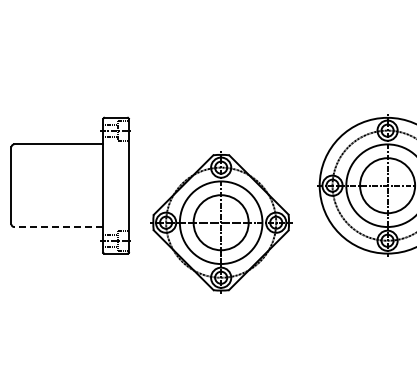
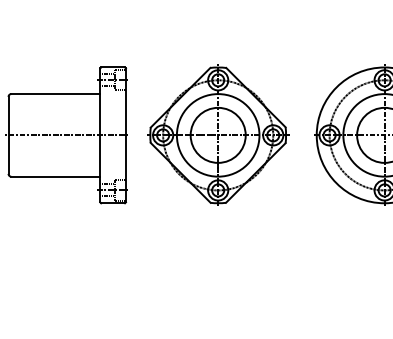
line: (69, 185) -> (66, 135), added
part: (221, 222) -> (218, 135), moved
line: (58, 227) -> (55, 177), dashed -> solid

